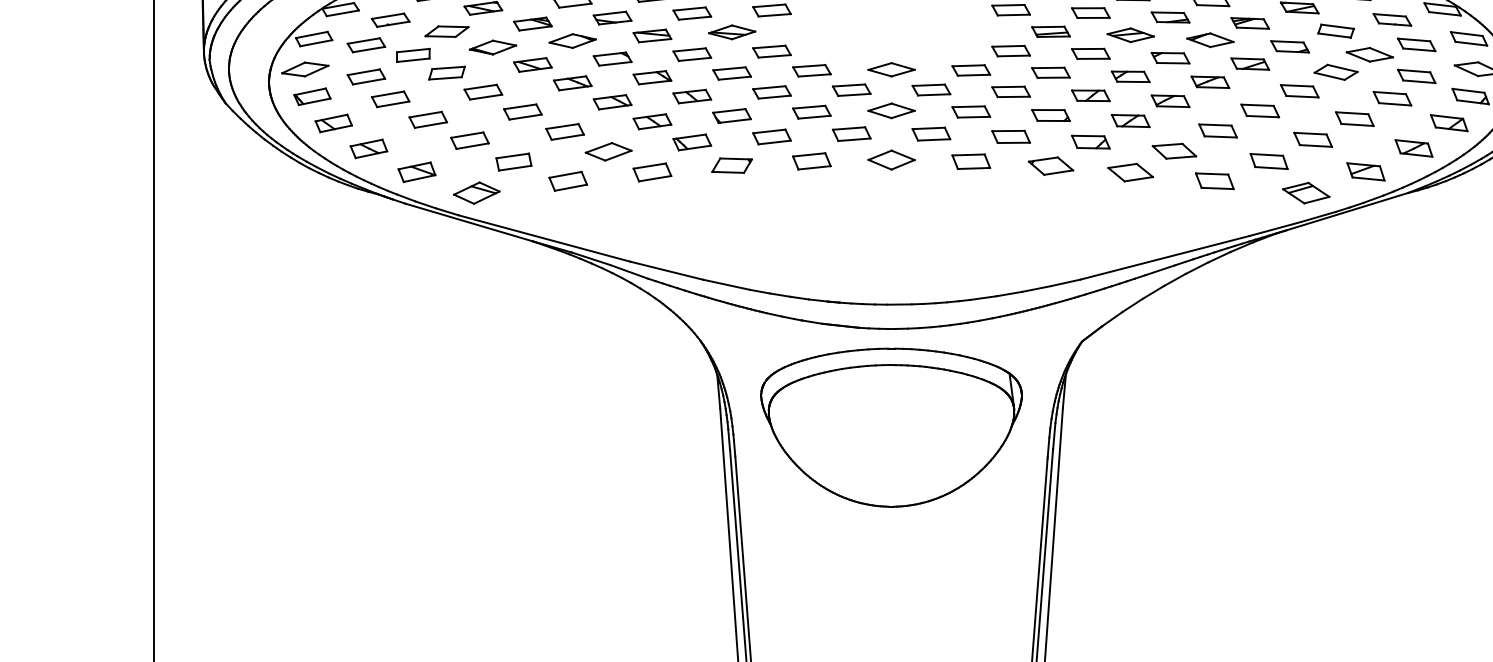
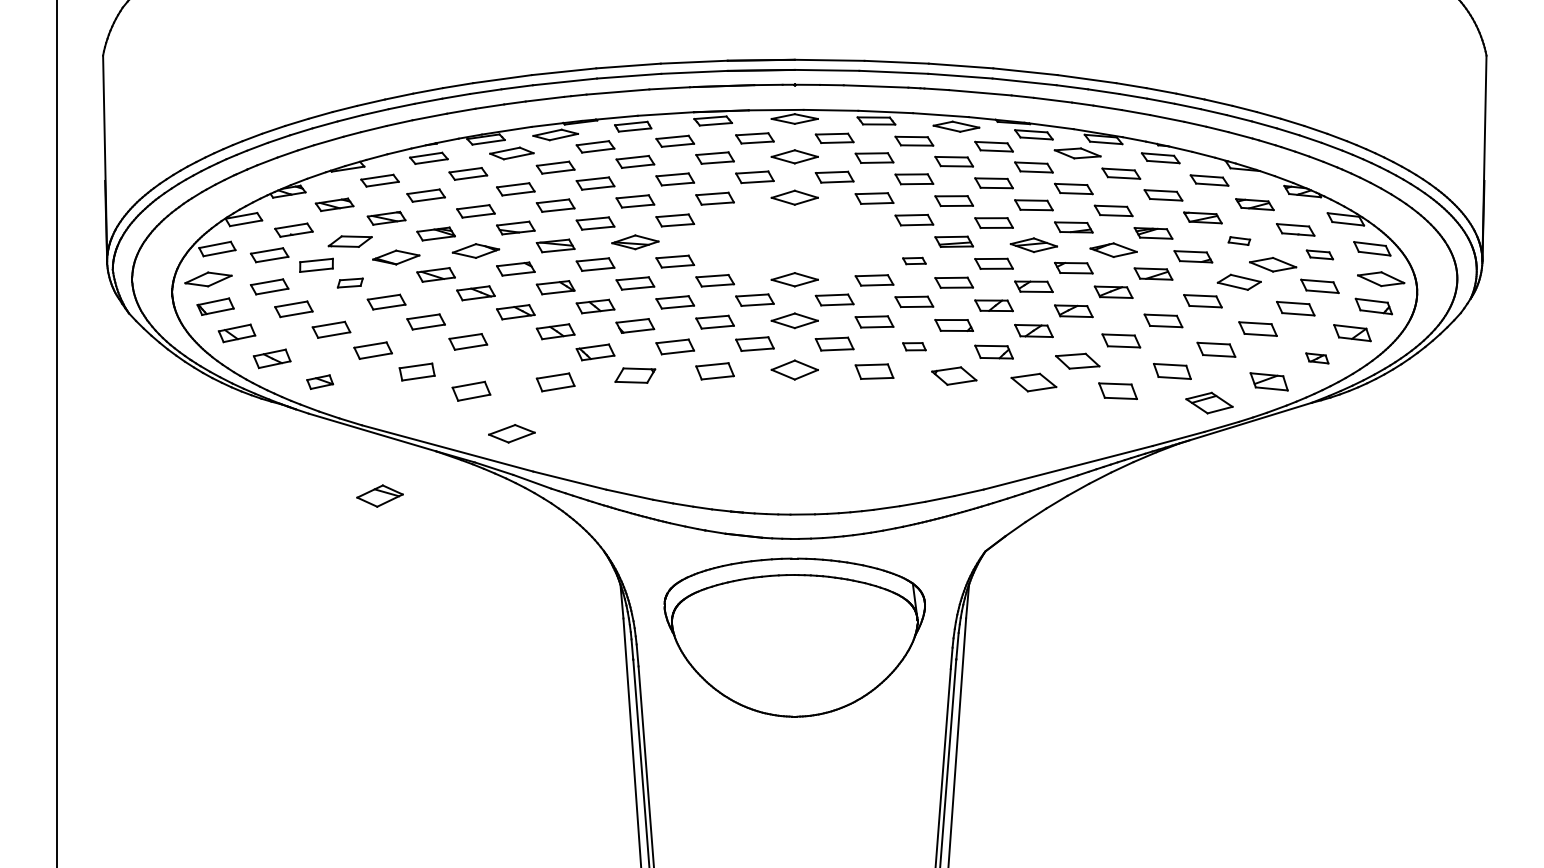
part: (1336, 30) -> (1239, 240), size x0.6
part: (1416, 44) -> (1319, 254), size x0.7
part: (1011, 50) -> (914, 260), size x0.6
part: (447, 72) -> (350, 282), size x0.7
part: (1011, 136) -> (914, 346), size x0.6
part: (1414, 148) -> (1317, 358), size x0.6
part: (608, 151) -> (511, 433), moved
part: (416, 171) -> (319, 381), size x0.7
part: (476, 192) -> (379, 495), moved

